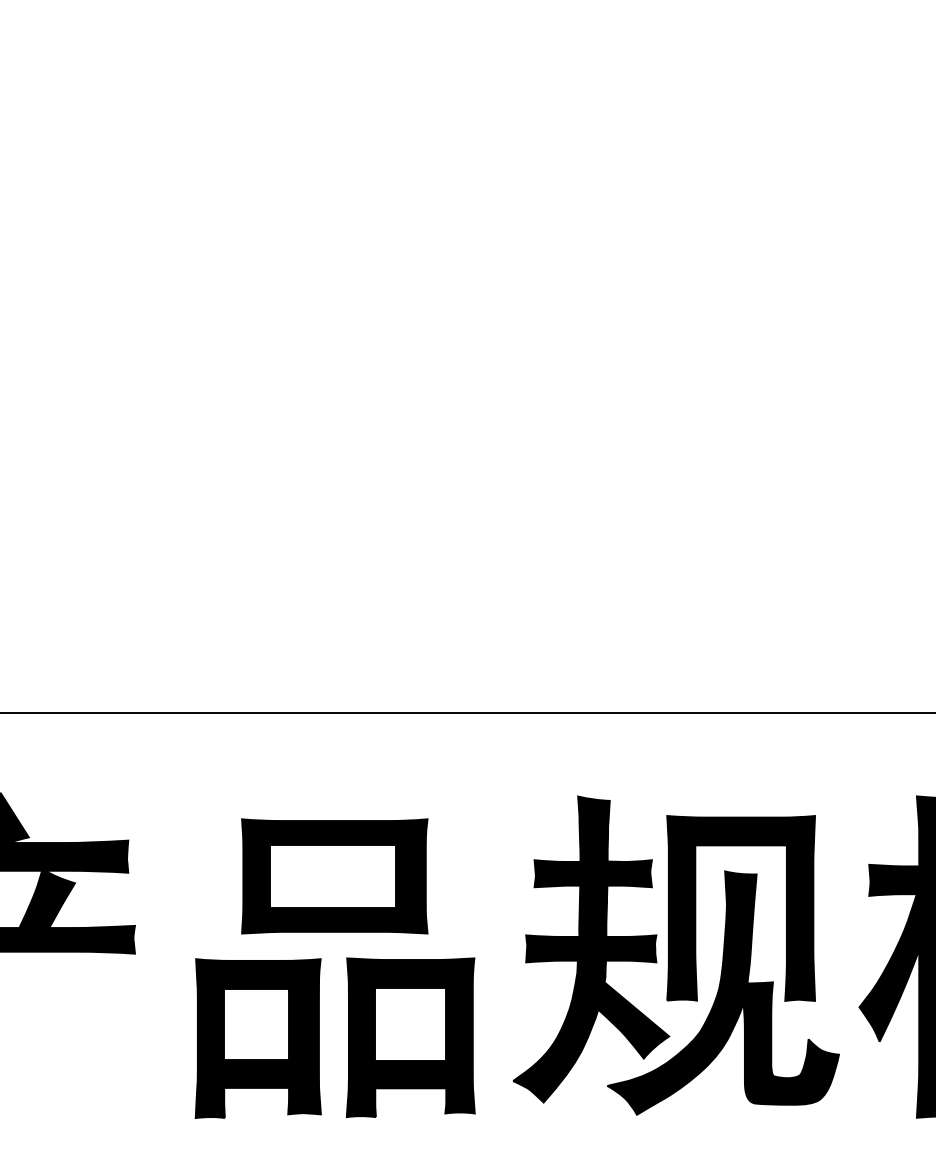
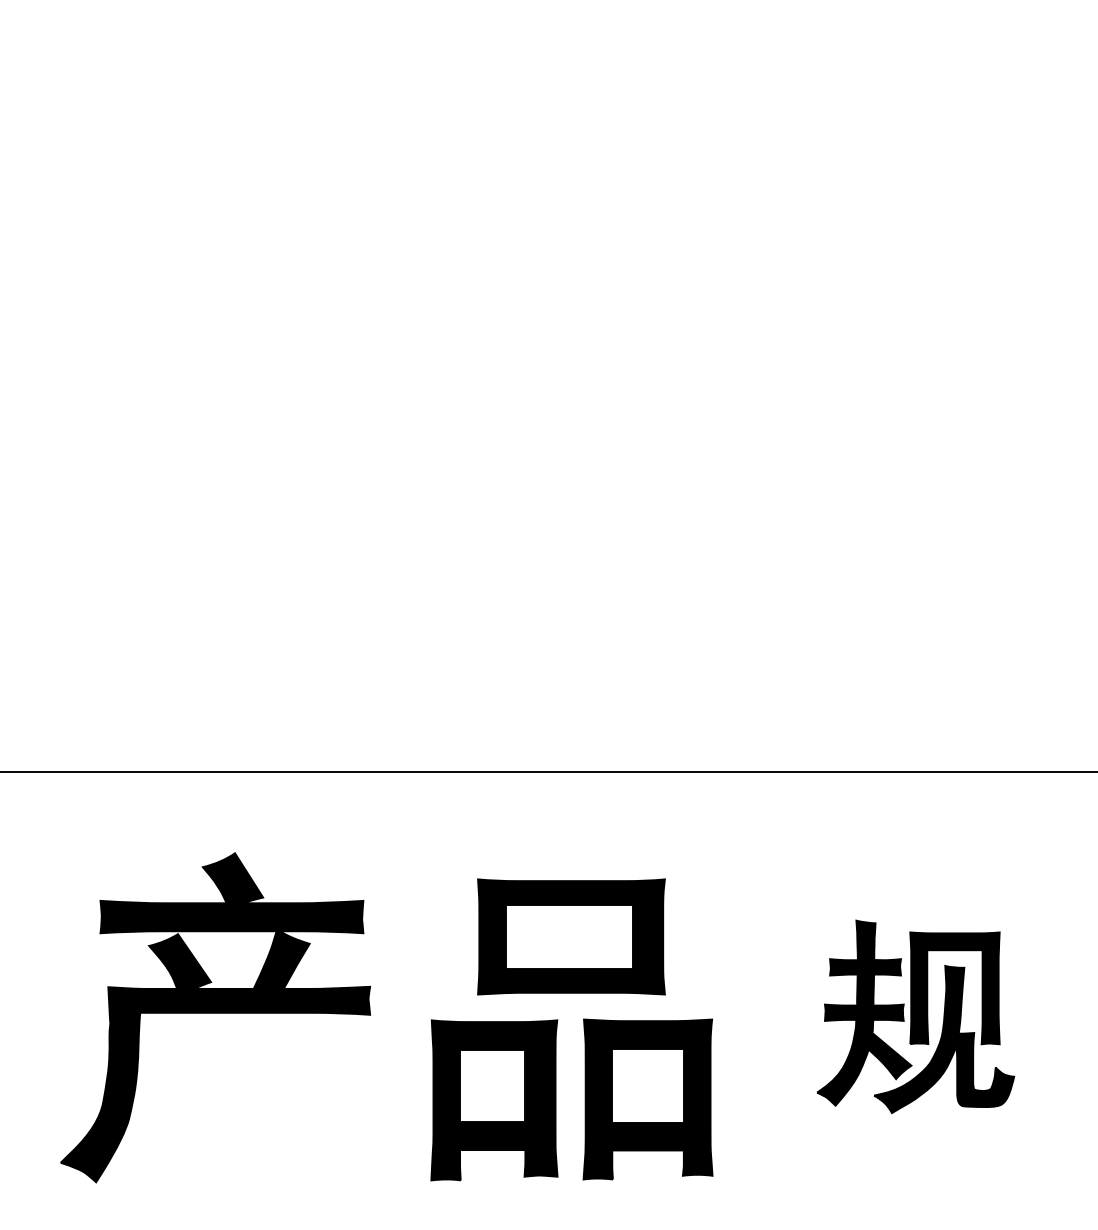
part: (676, 955) -> (915, 1016), size x0.6

